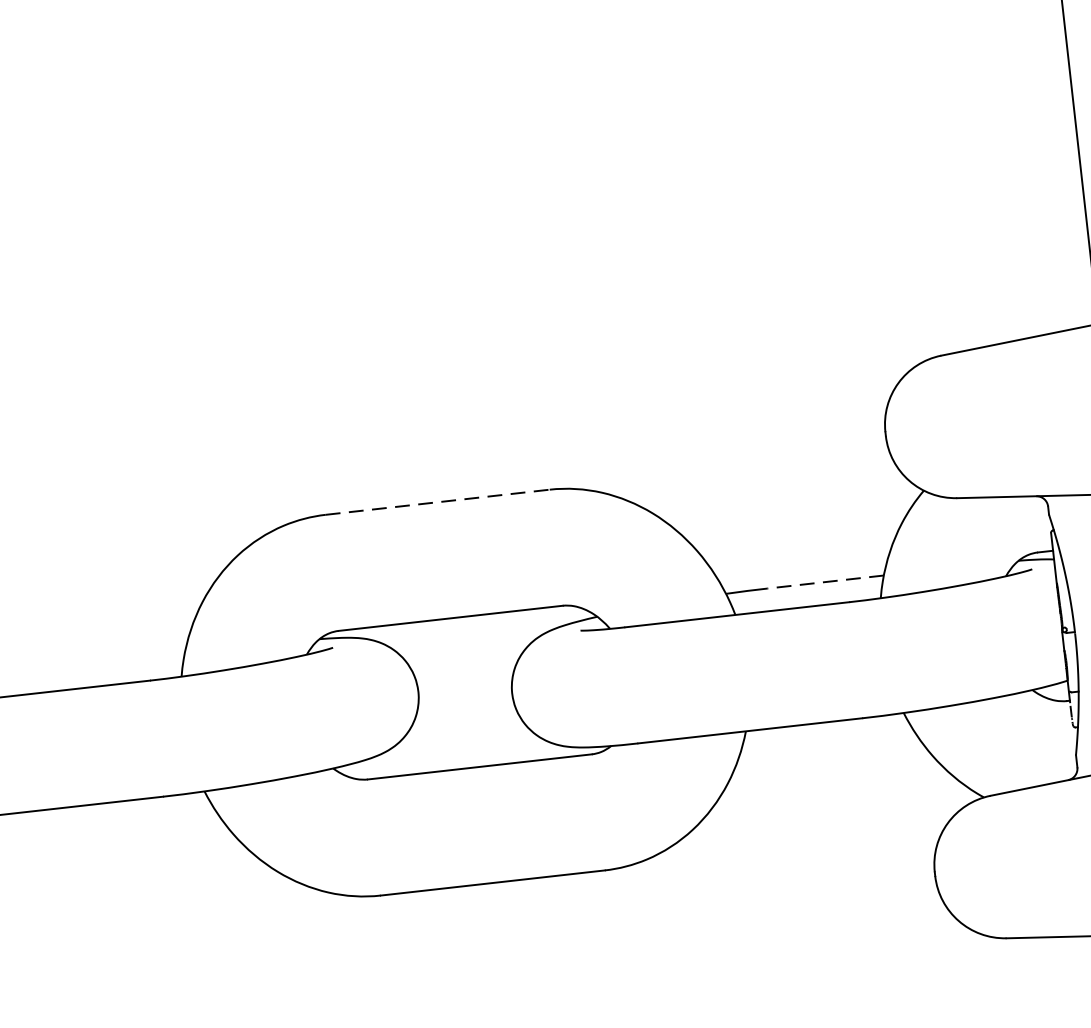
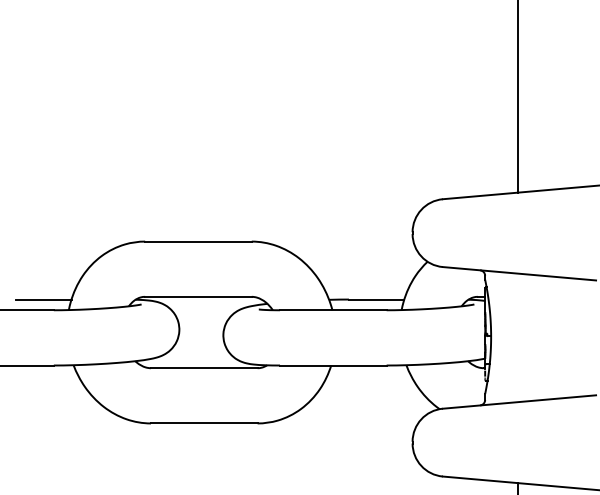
line: (437, 502) -> (198, 241), dashed -> solid
line: (825, 581) -> (376, 299), dashed -> solid
line: (125, 660) -> (43, 299), added

